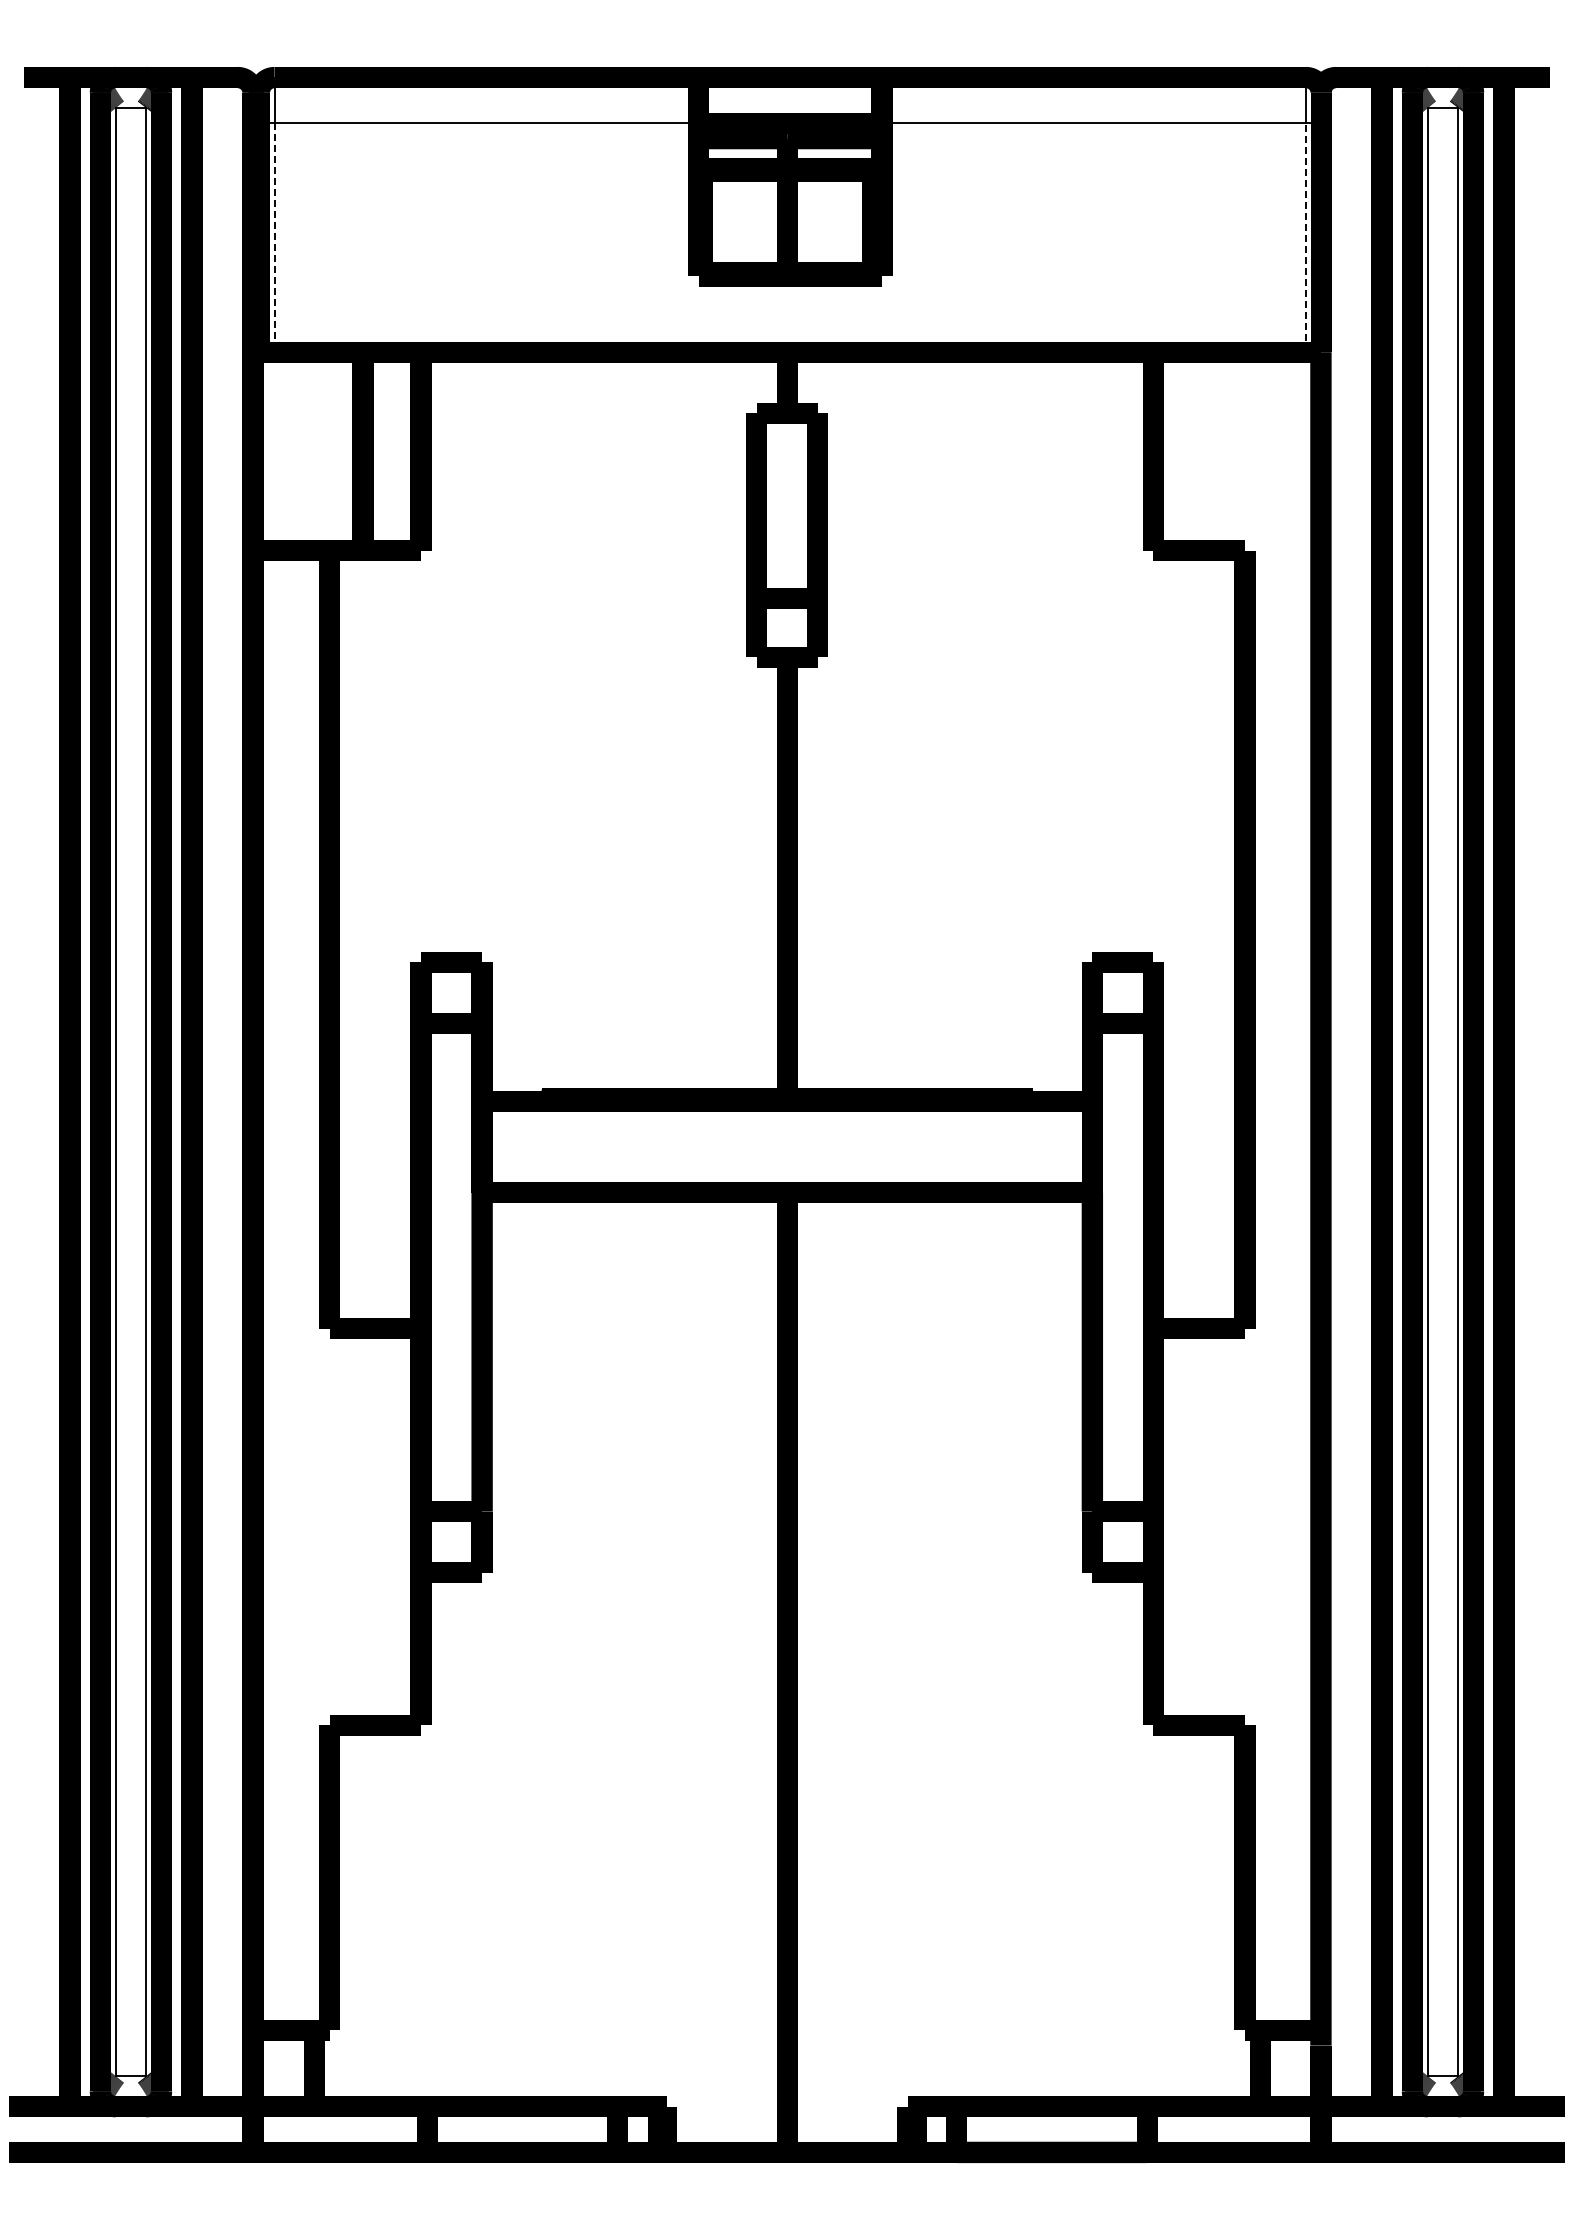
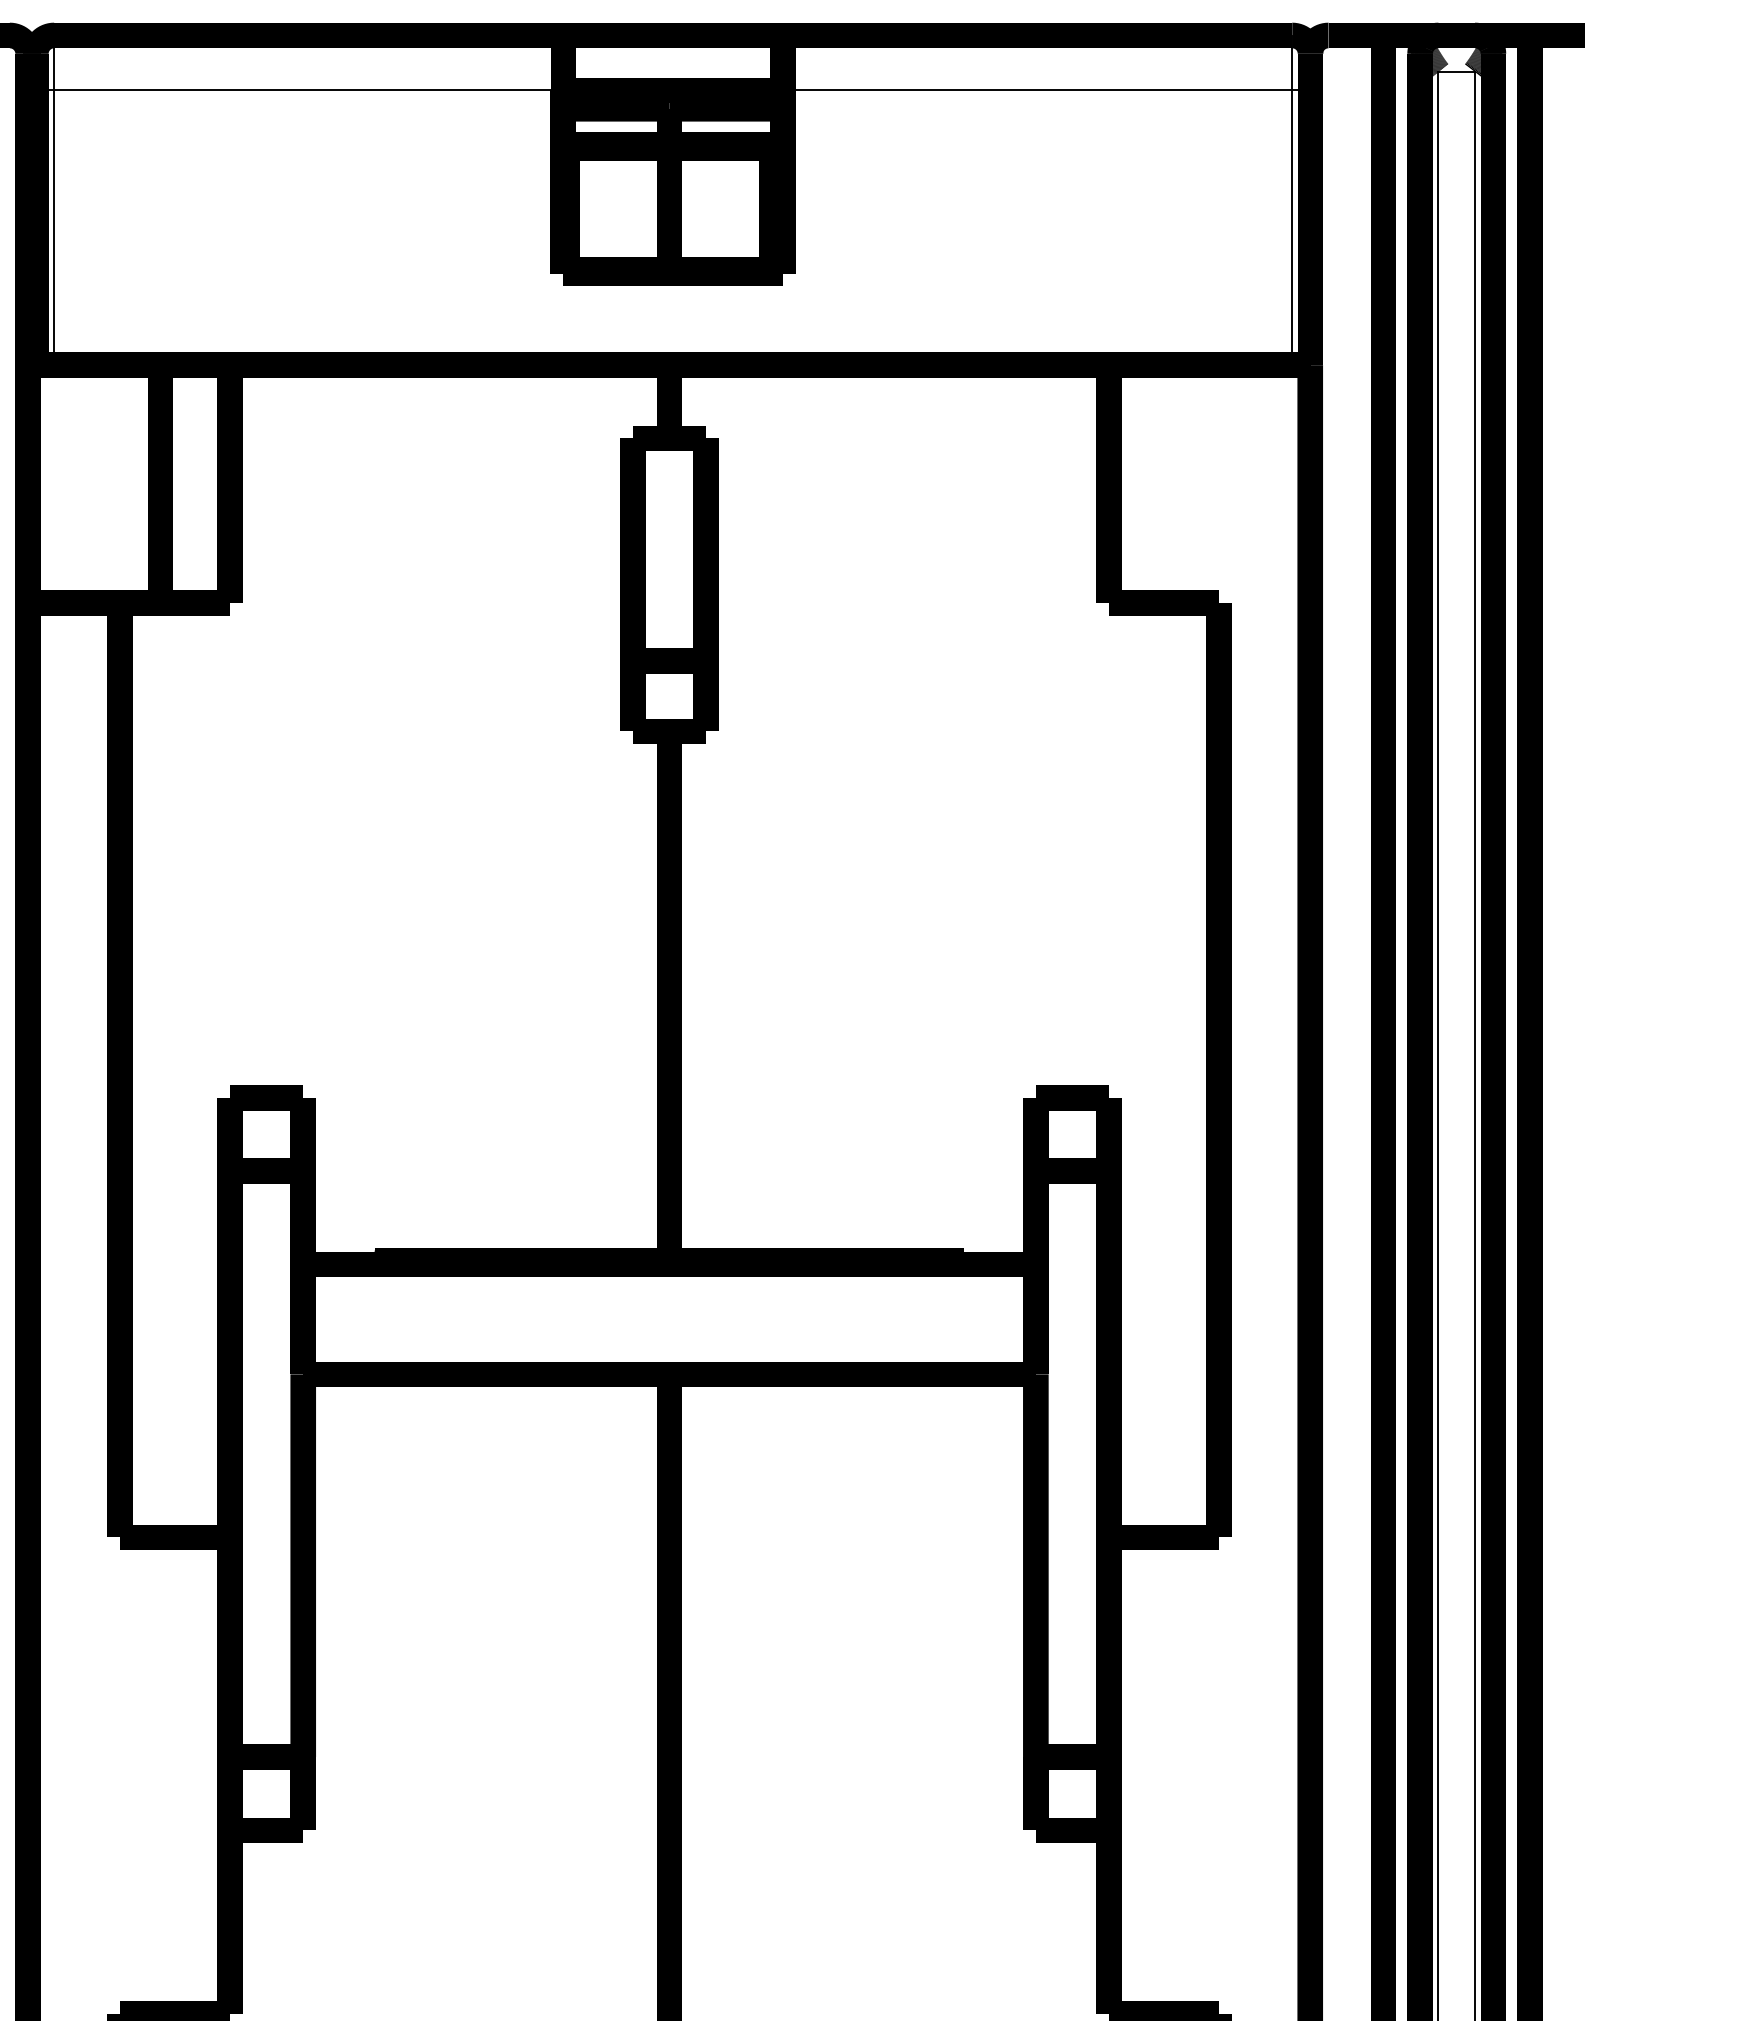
line: (1305, 237) -> (1291, 227), dashed -> solid
line: (274, 238) -> (53, 228), dashed -> solid

